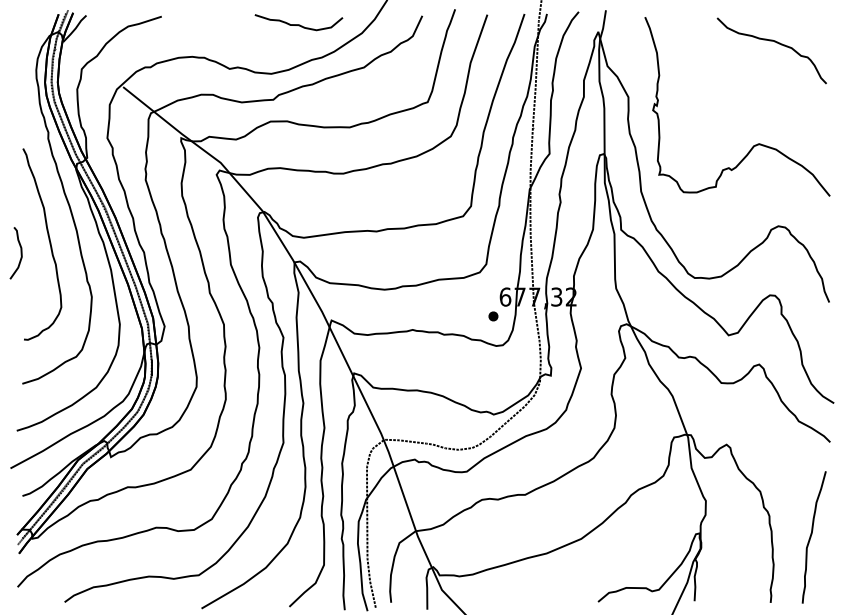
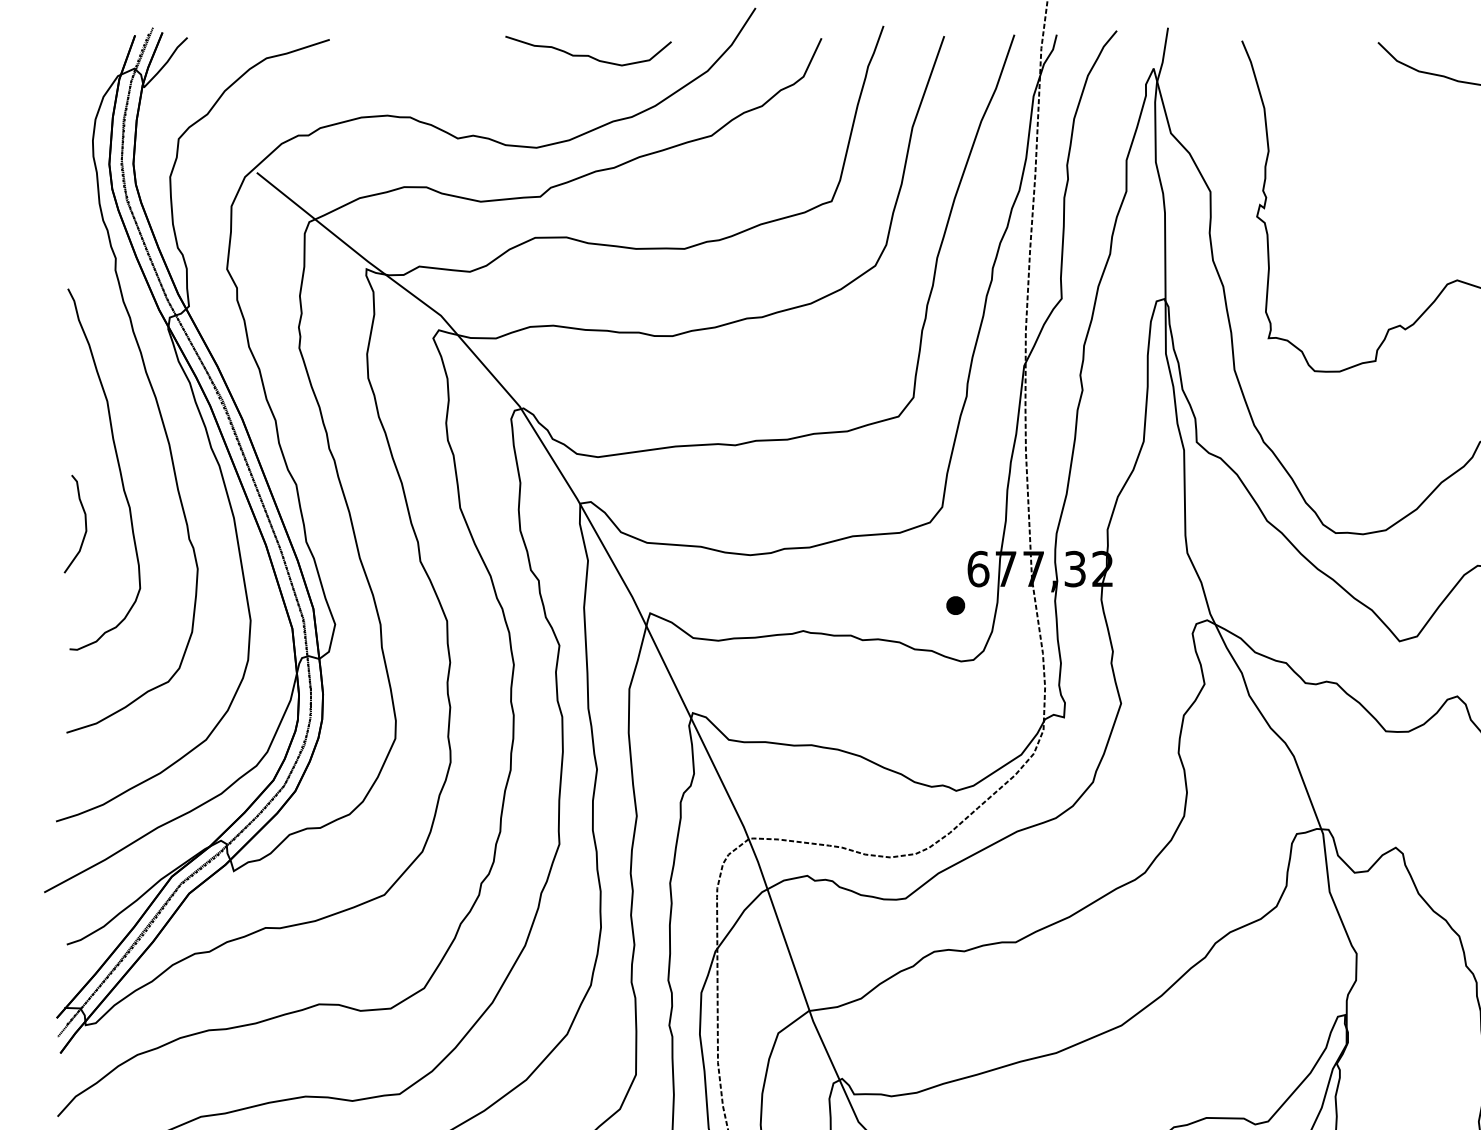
part: (15, 253) -> (74, 524), moved

